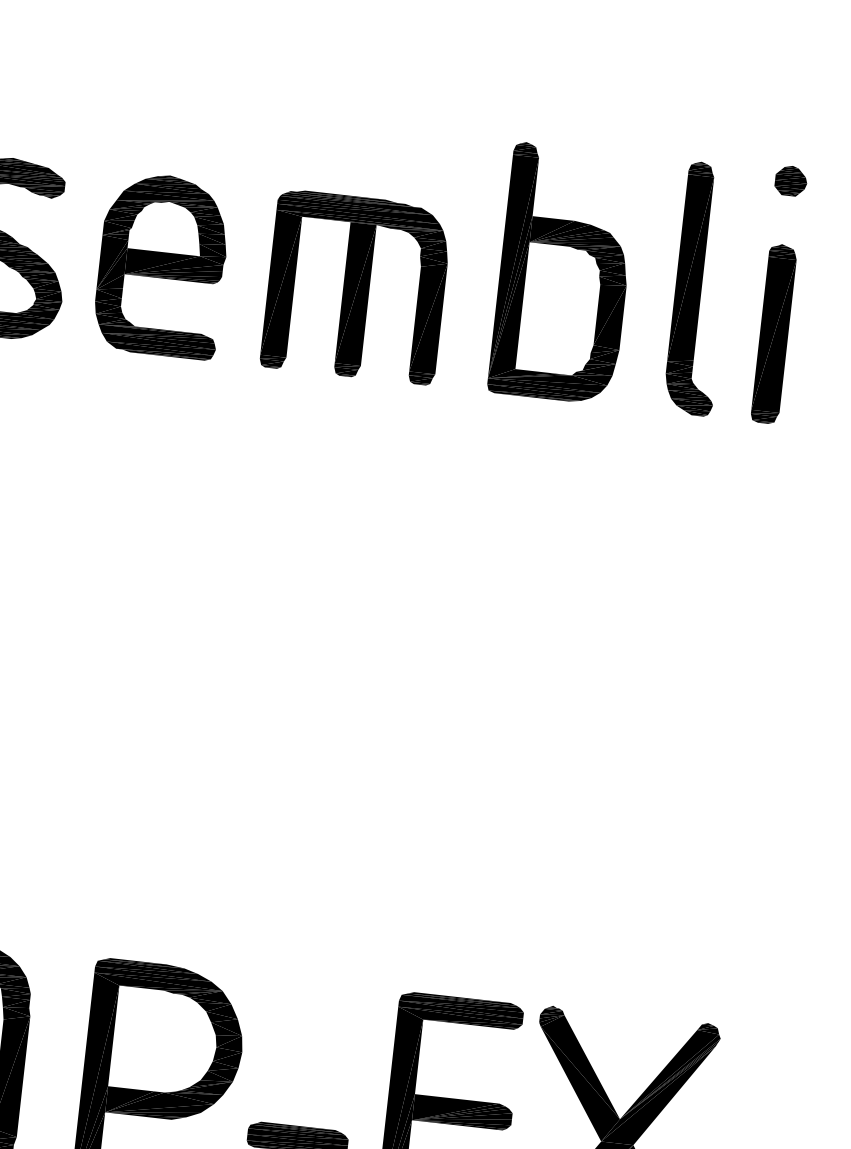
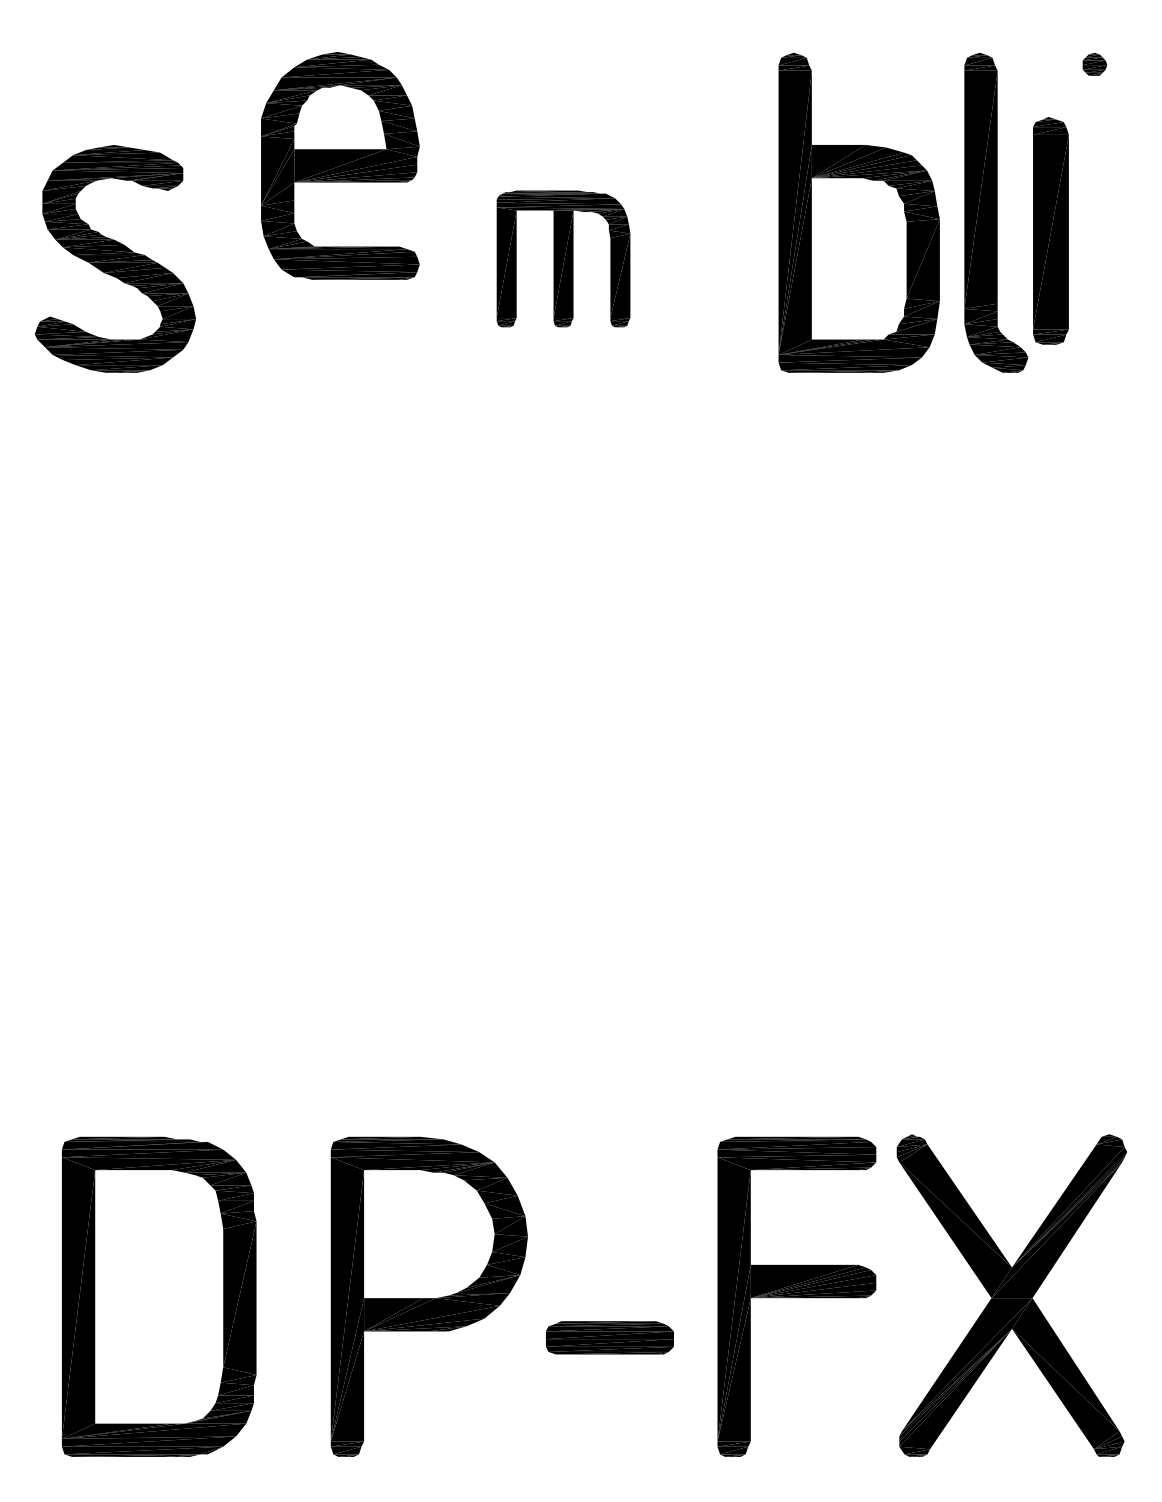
part: (790, 181) -> (1094, 64), size x0.6
part: (162, 264) -> (340, 165), moved
part: (563, 273) -> (858, 212), moved
part: (356, 286) -> (563, 258), size x0.6
part: (773, 333) -> (1050, 230), moved

